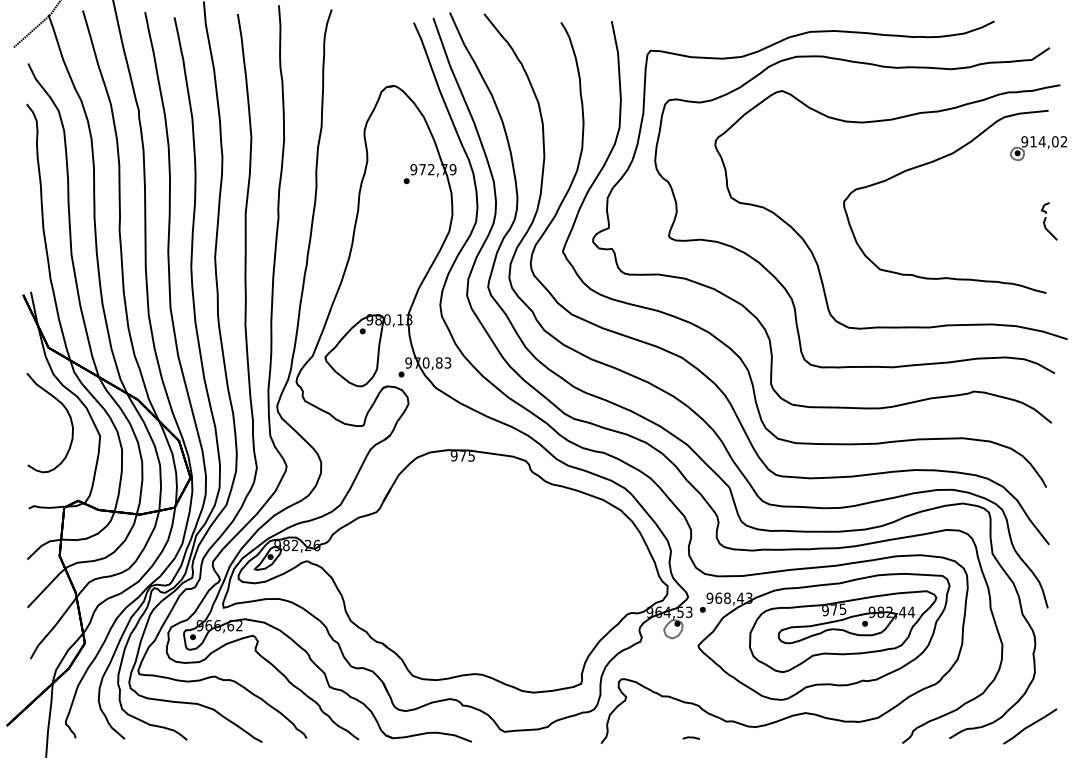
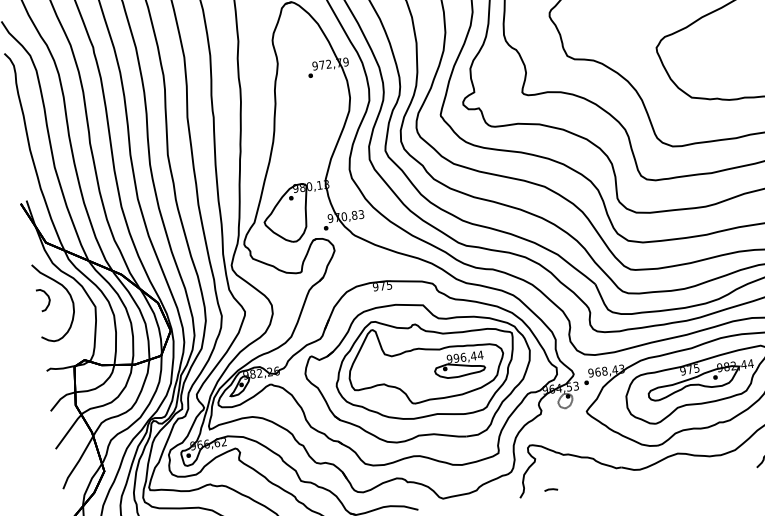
part: (36, 418) -> (43, 299), added
part: (494, 569) -> (418, 372), added
line: (691, 737) -> (551, 489), moved

